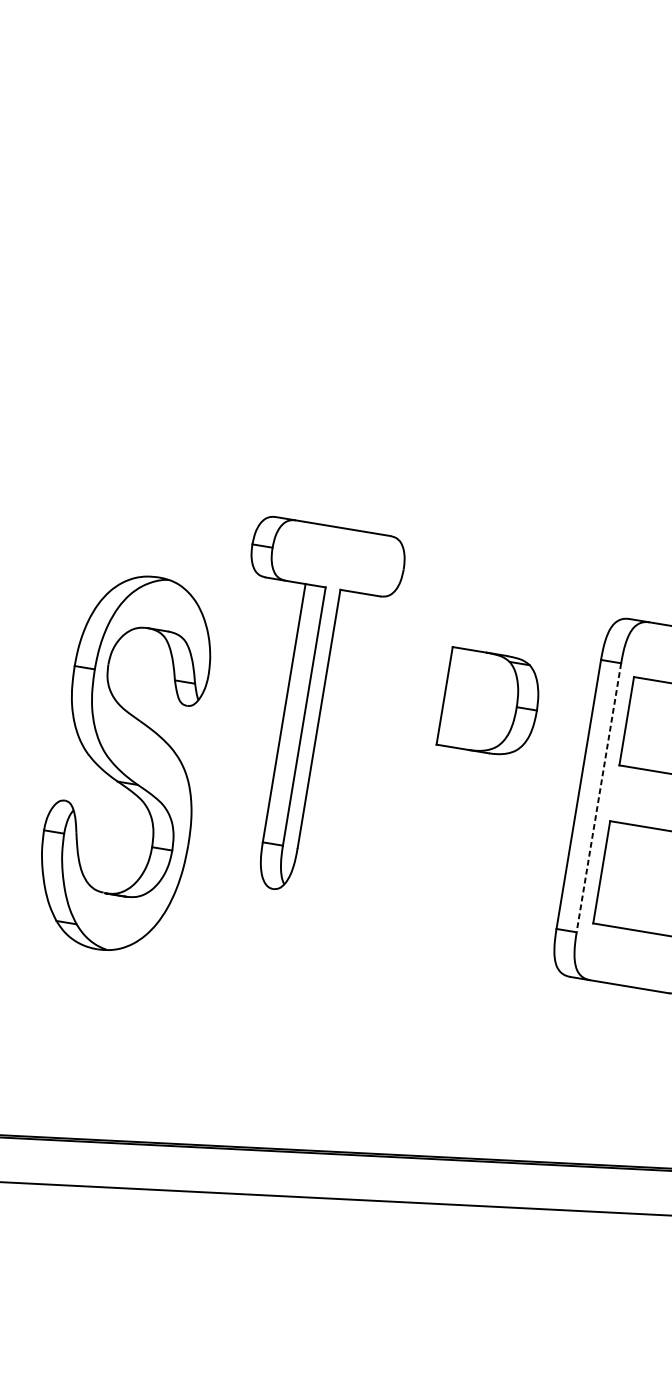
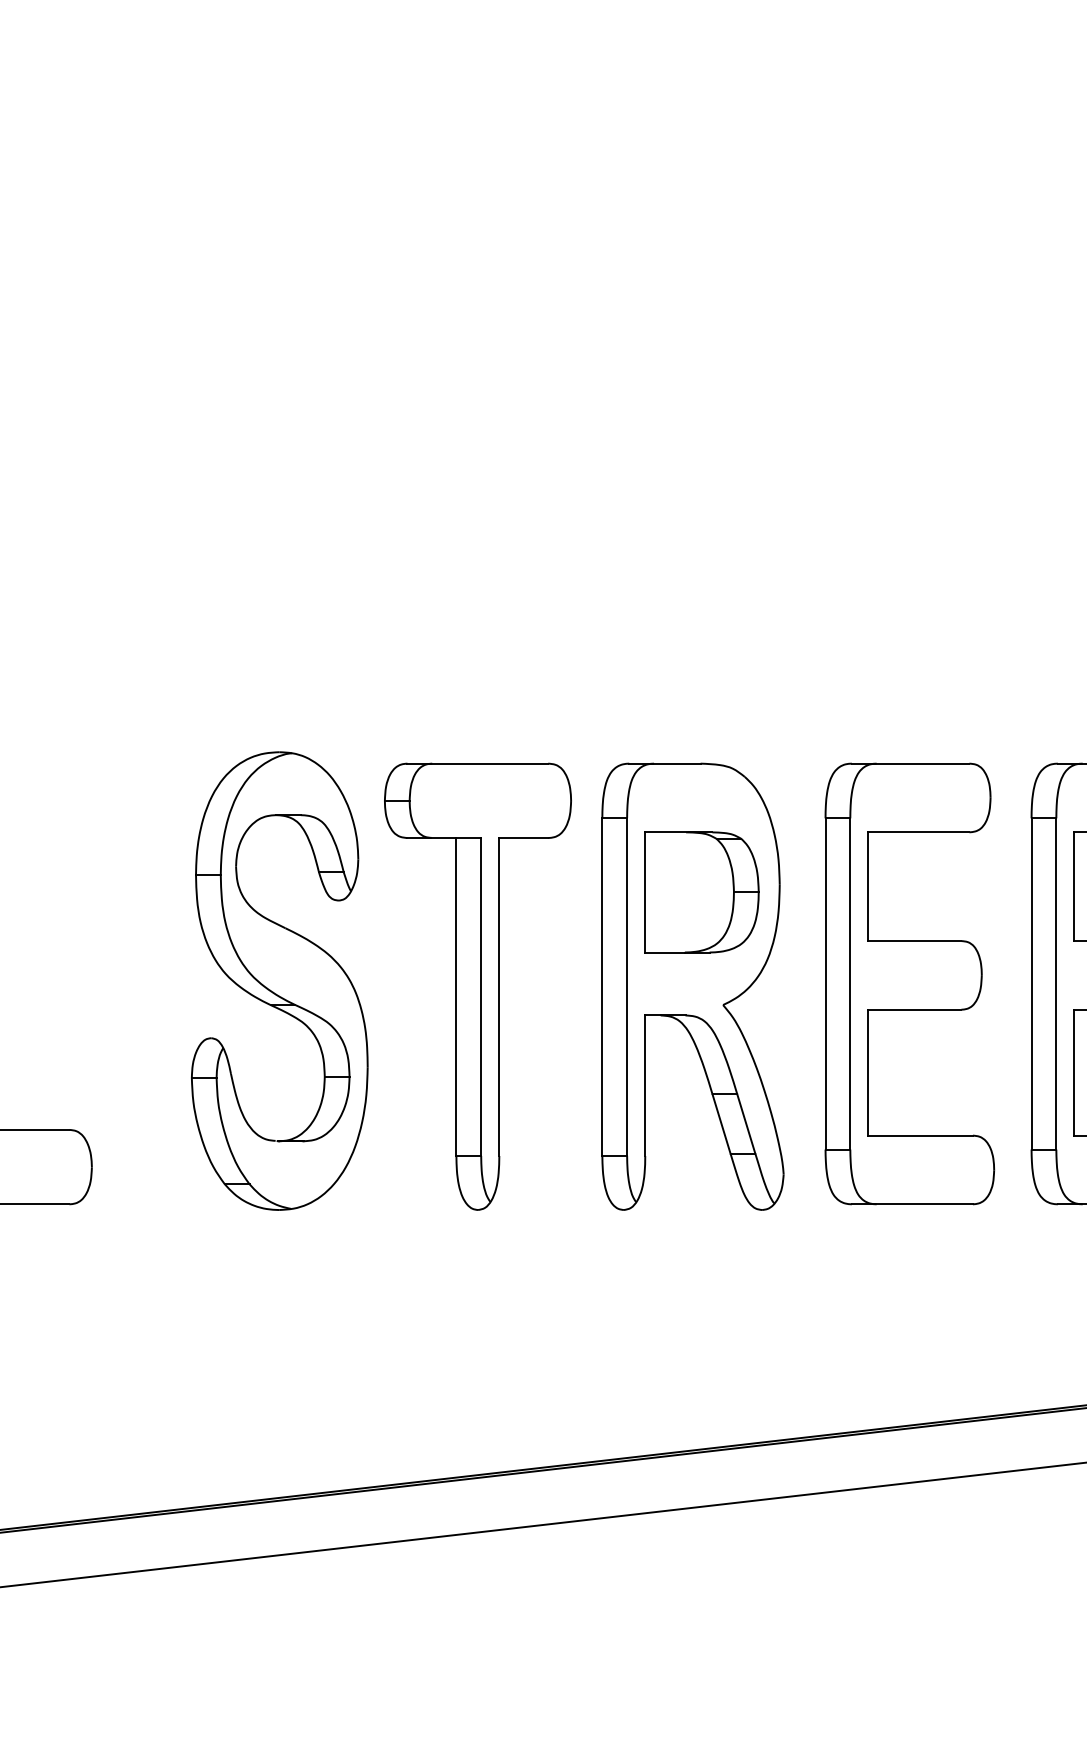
part: (302, 707) -> (477, 986), moved
part: (128, 762) -> (279, 980), moved
part: (470, 778) -> (692, 986), added
line: (599, 797) -> (850, 983), dashed -> solid

